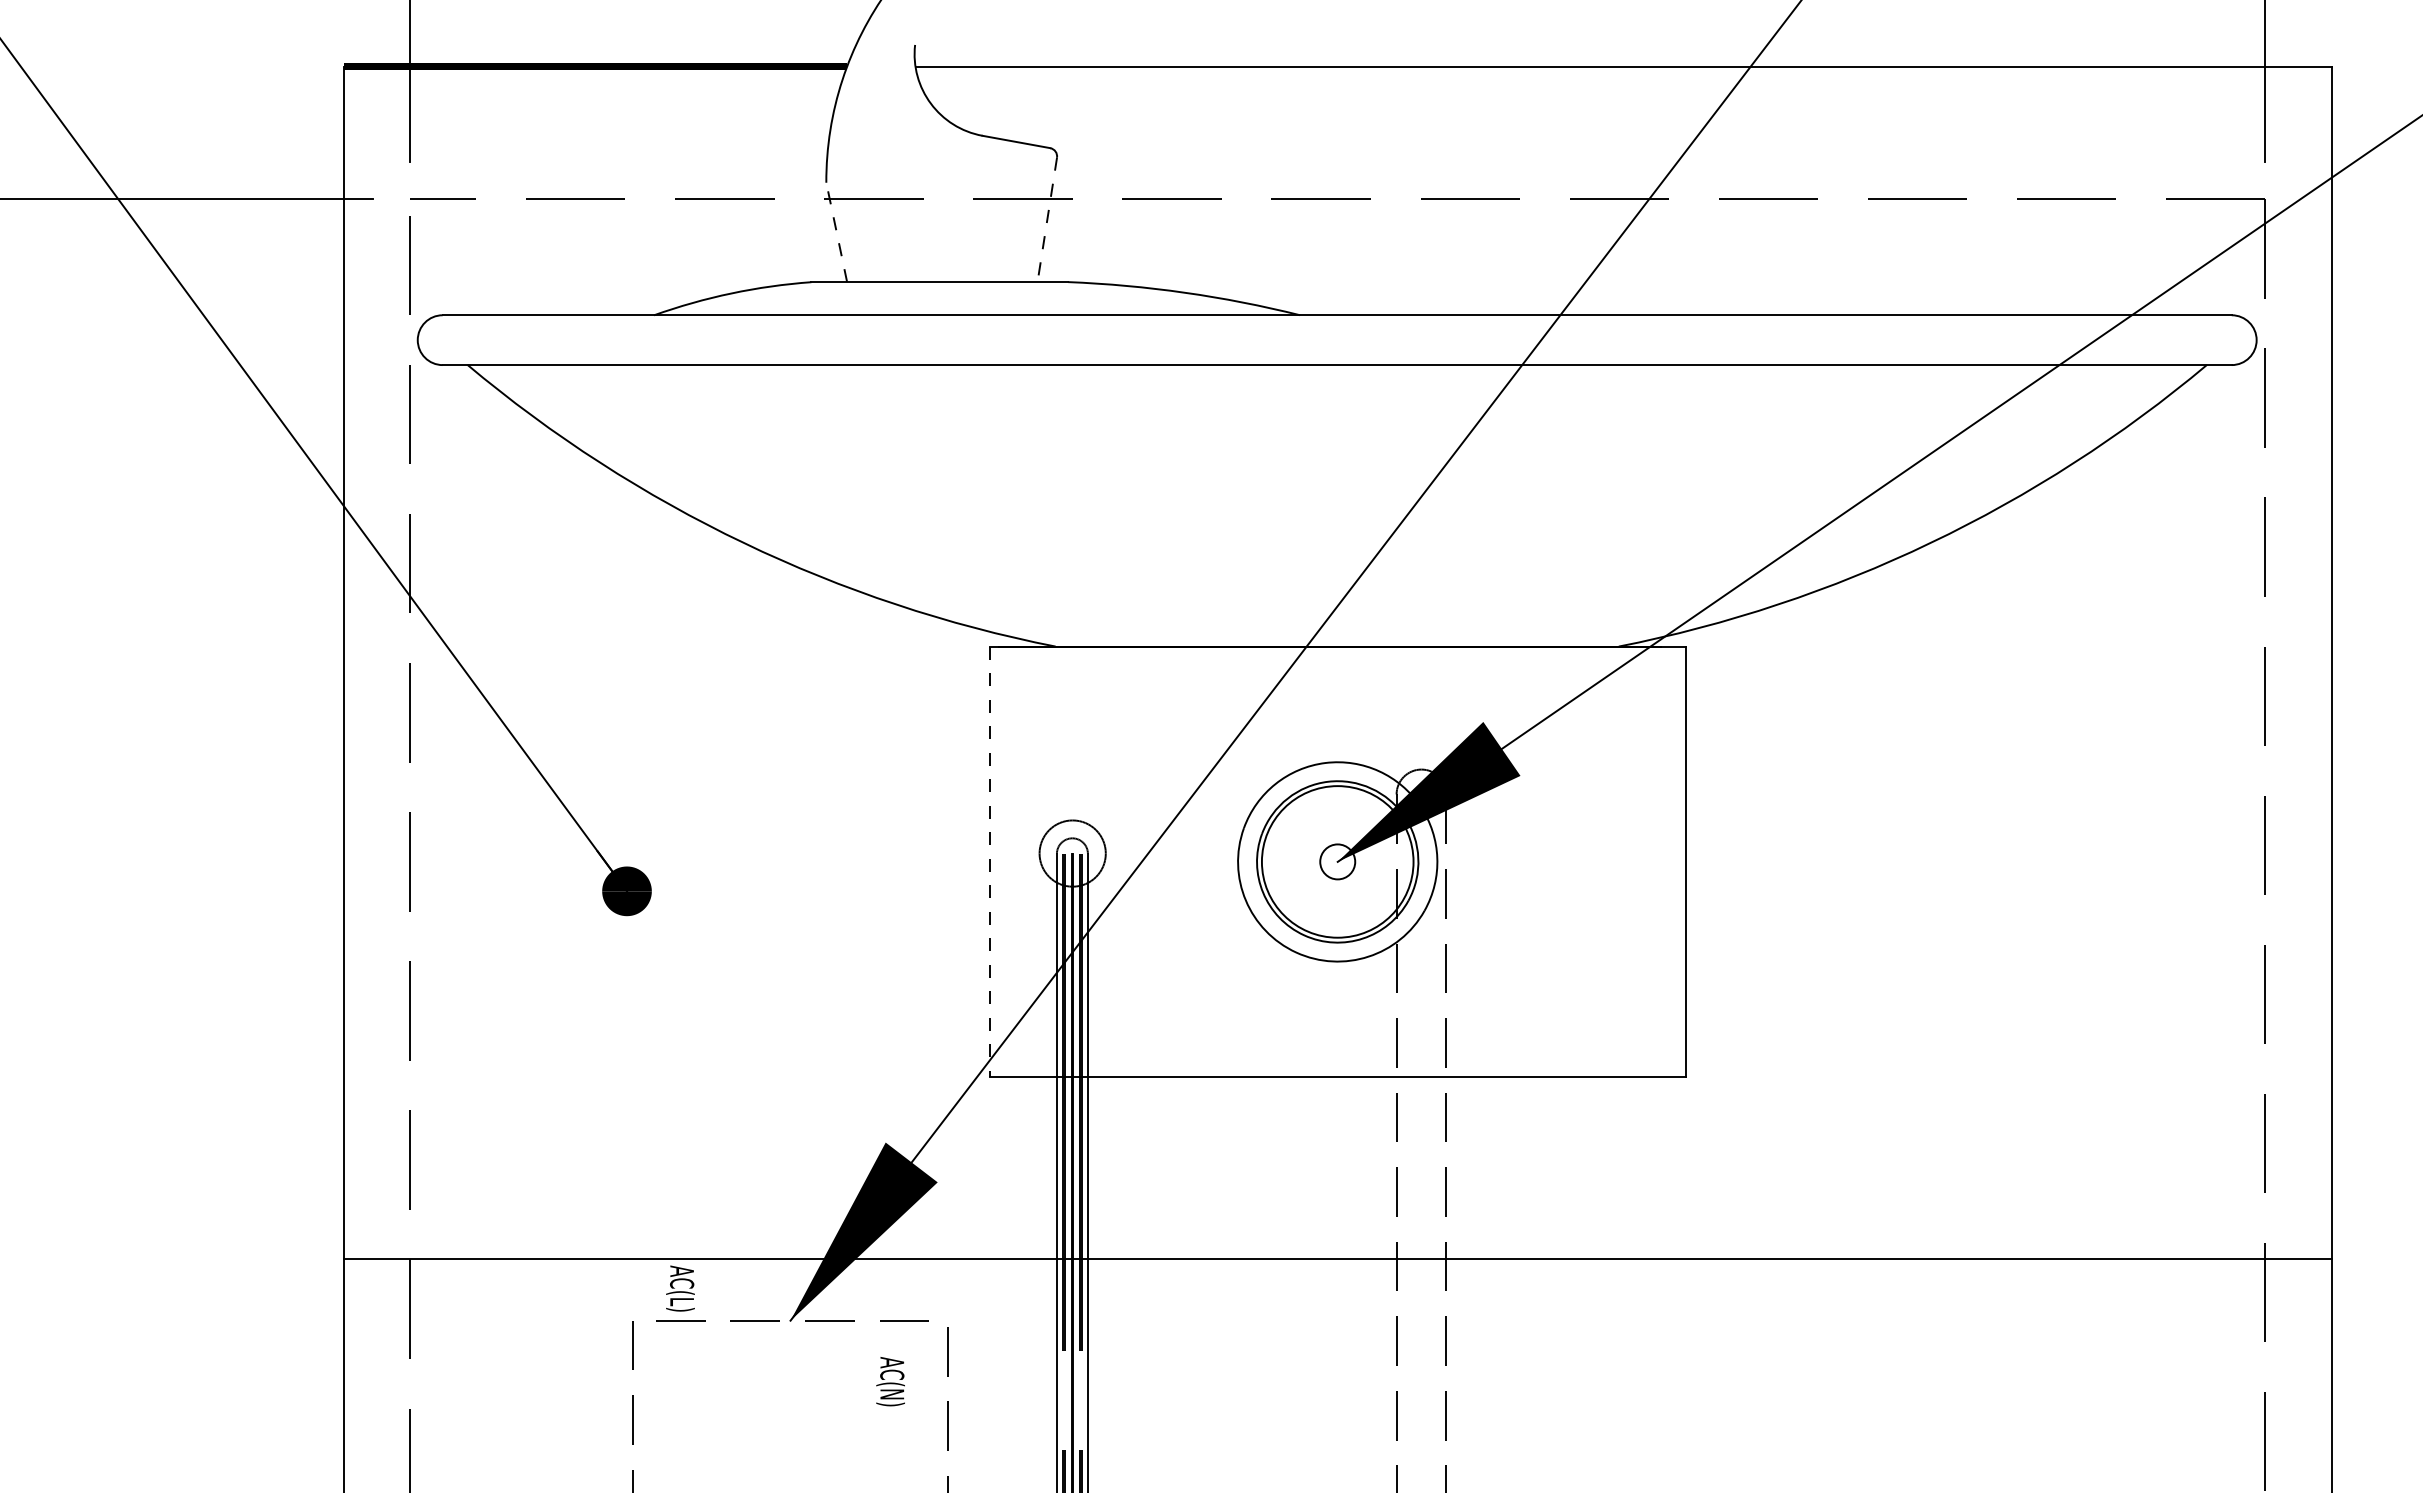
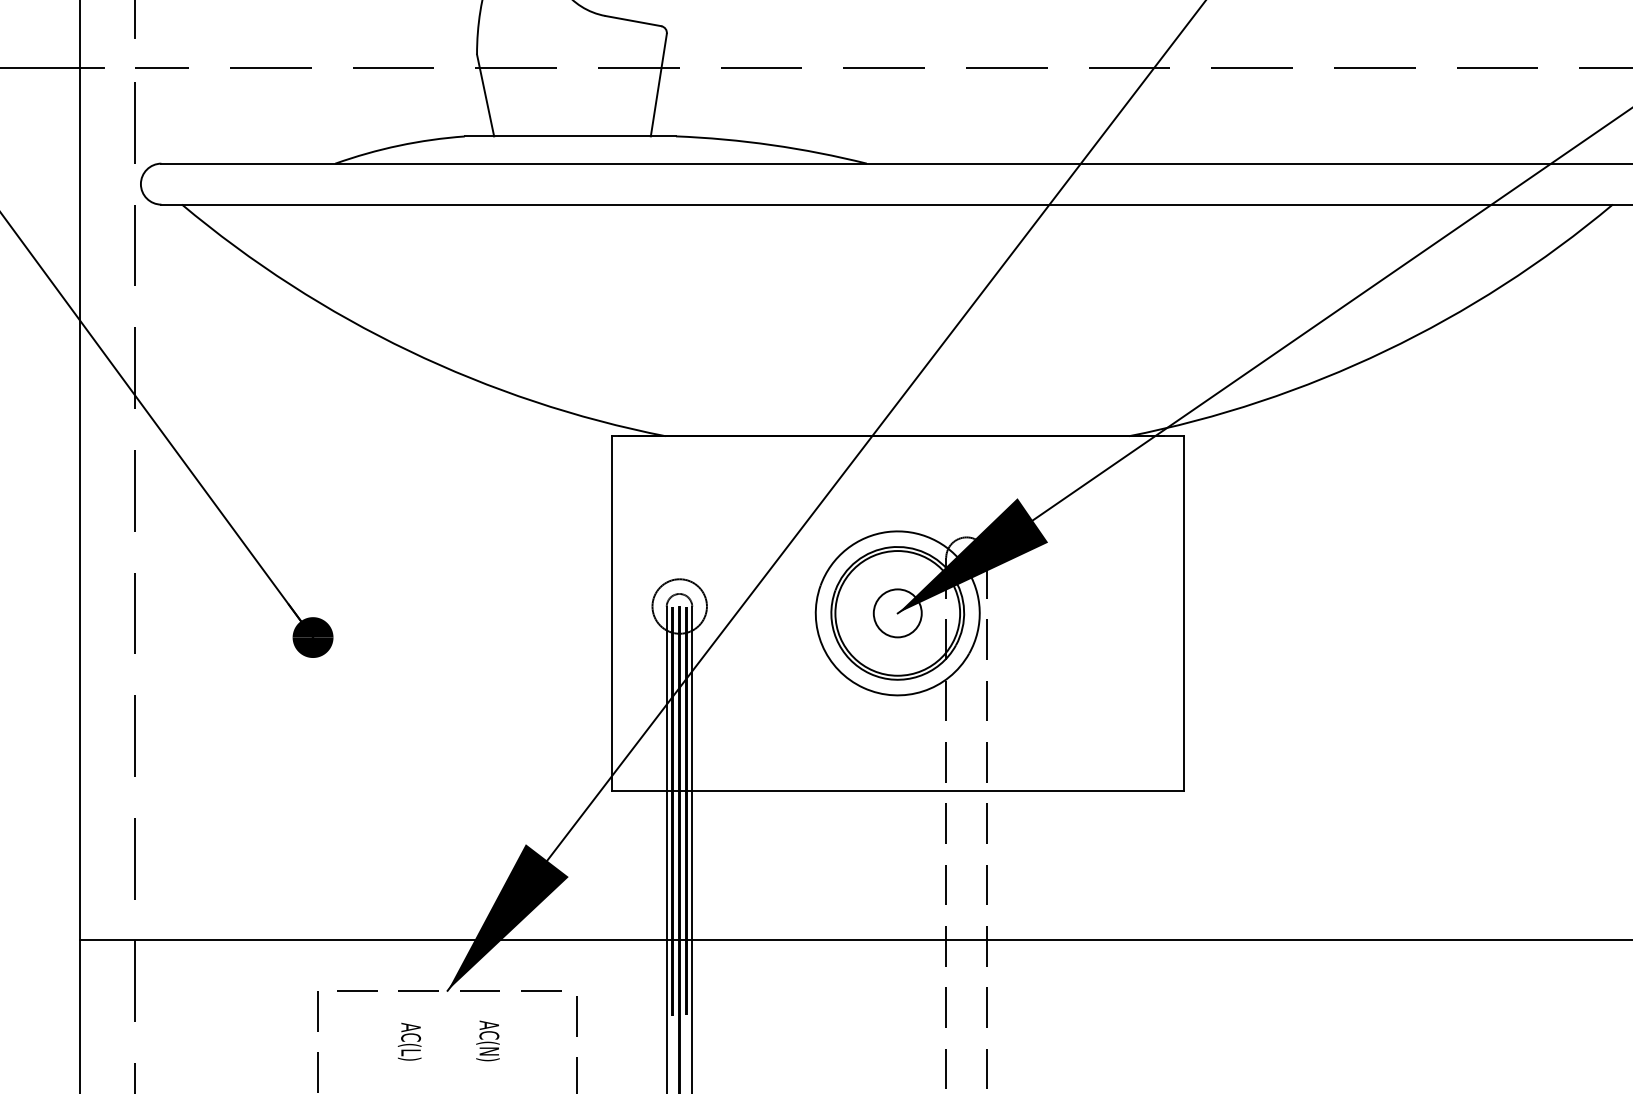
line: (1047, 220) -> (659, 85), dashed -> solid
line: (836, 232) -> (485, 95), dashed -> solid
circle: (1337, 861) -> (897, 613), size x1.67
line: (989, 862) -> (611, 613), dashed -> solid
text: (680, 1288) -> (409, 1041), moved
text: (890, 1381) -> (487, 1040), moved

